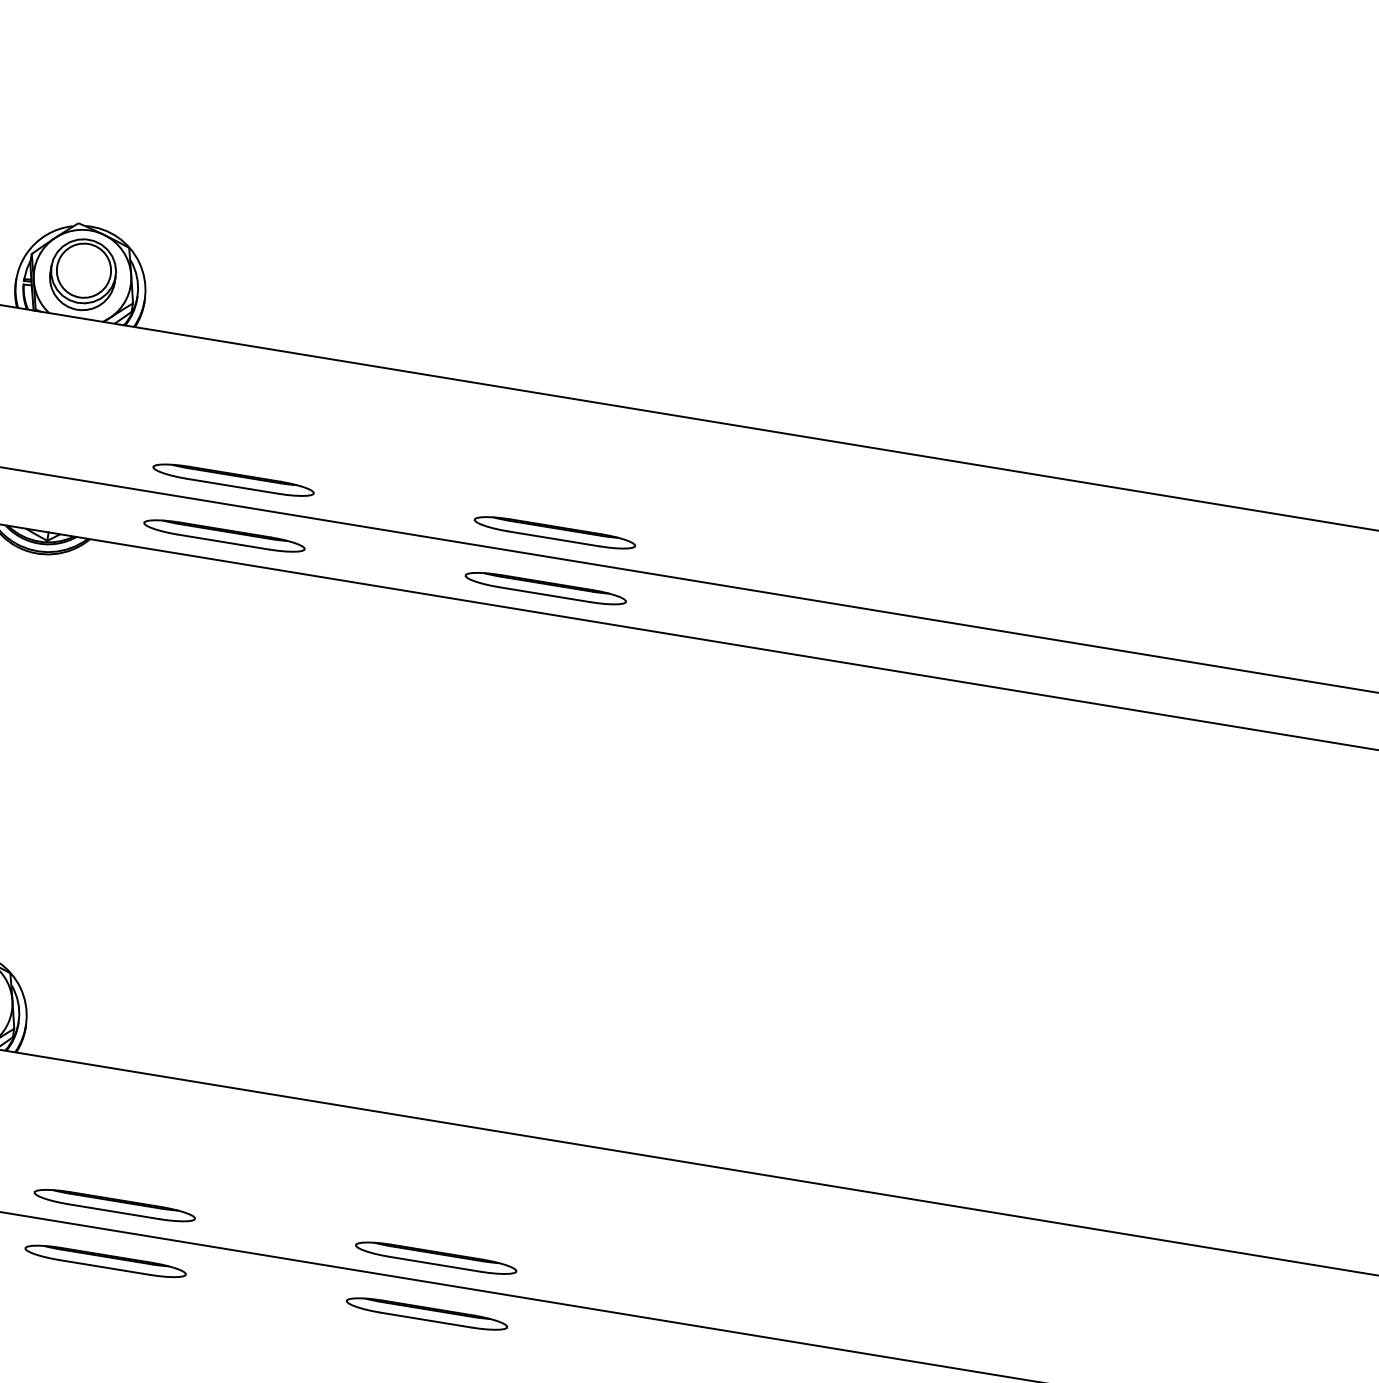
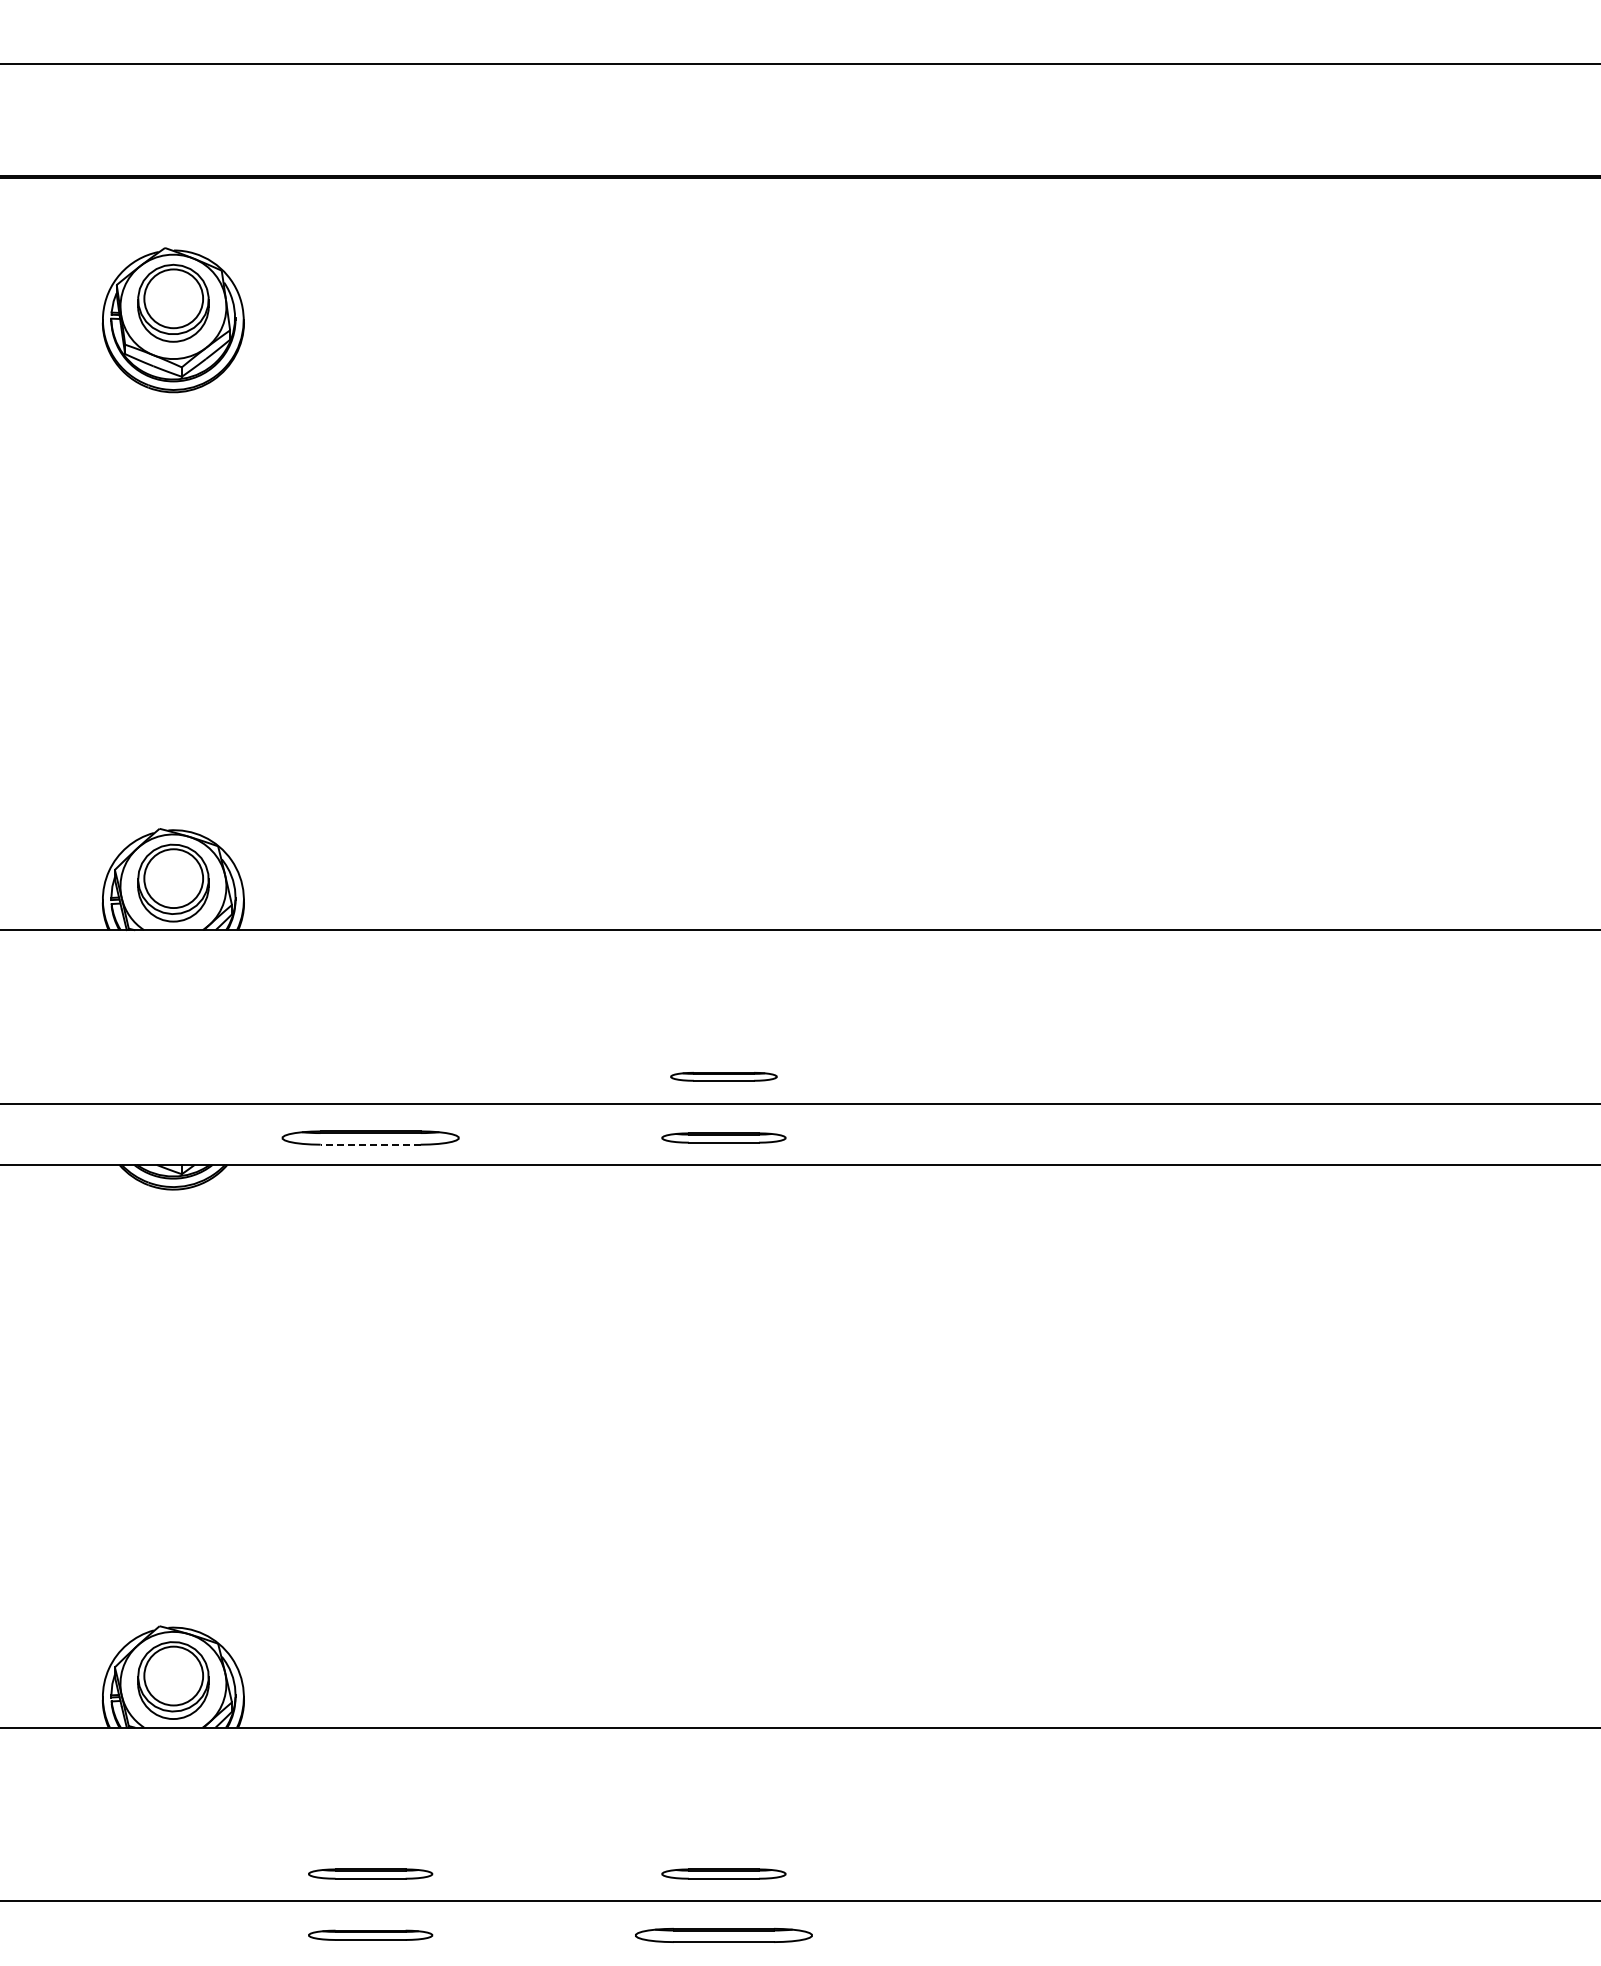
part: (233, 480) -> (370, 1076), removed
part: (554, 532) -> (723, 1076), size x0.6
line: (223, 541) -> (370, 1144), solid -> dashed
part: (545, 588) -> (723, 1137), size x0.7
part: (114, 1205) -> (370, 1873), size x0.7
part: (435, 1257) -> (723, 1873), size x0.7
part: (105, 1260) -> (370, 1934), size x0.7

